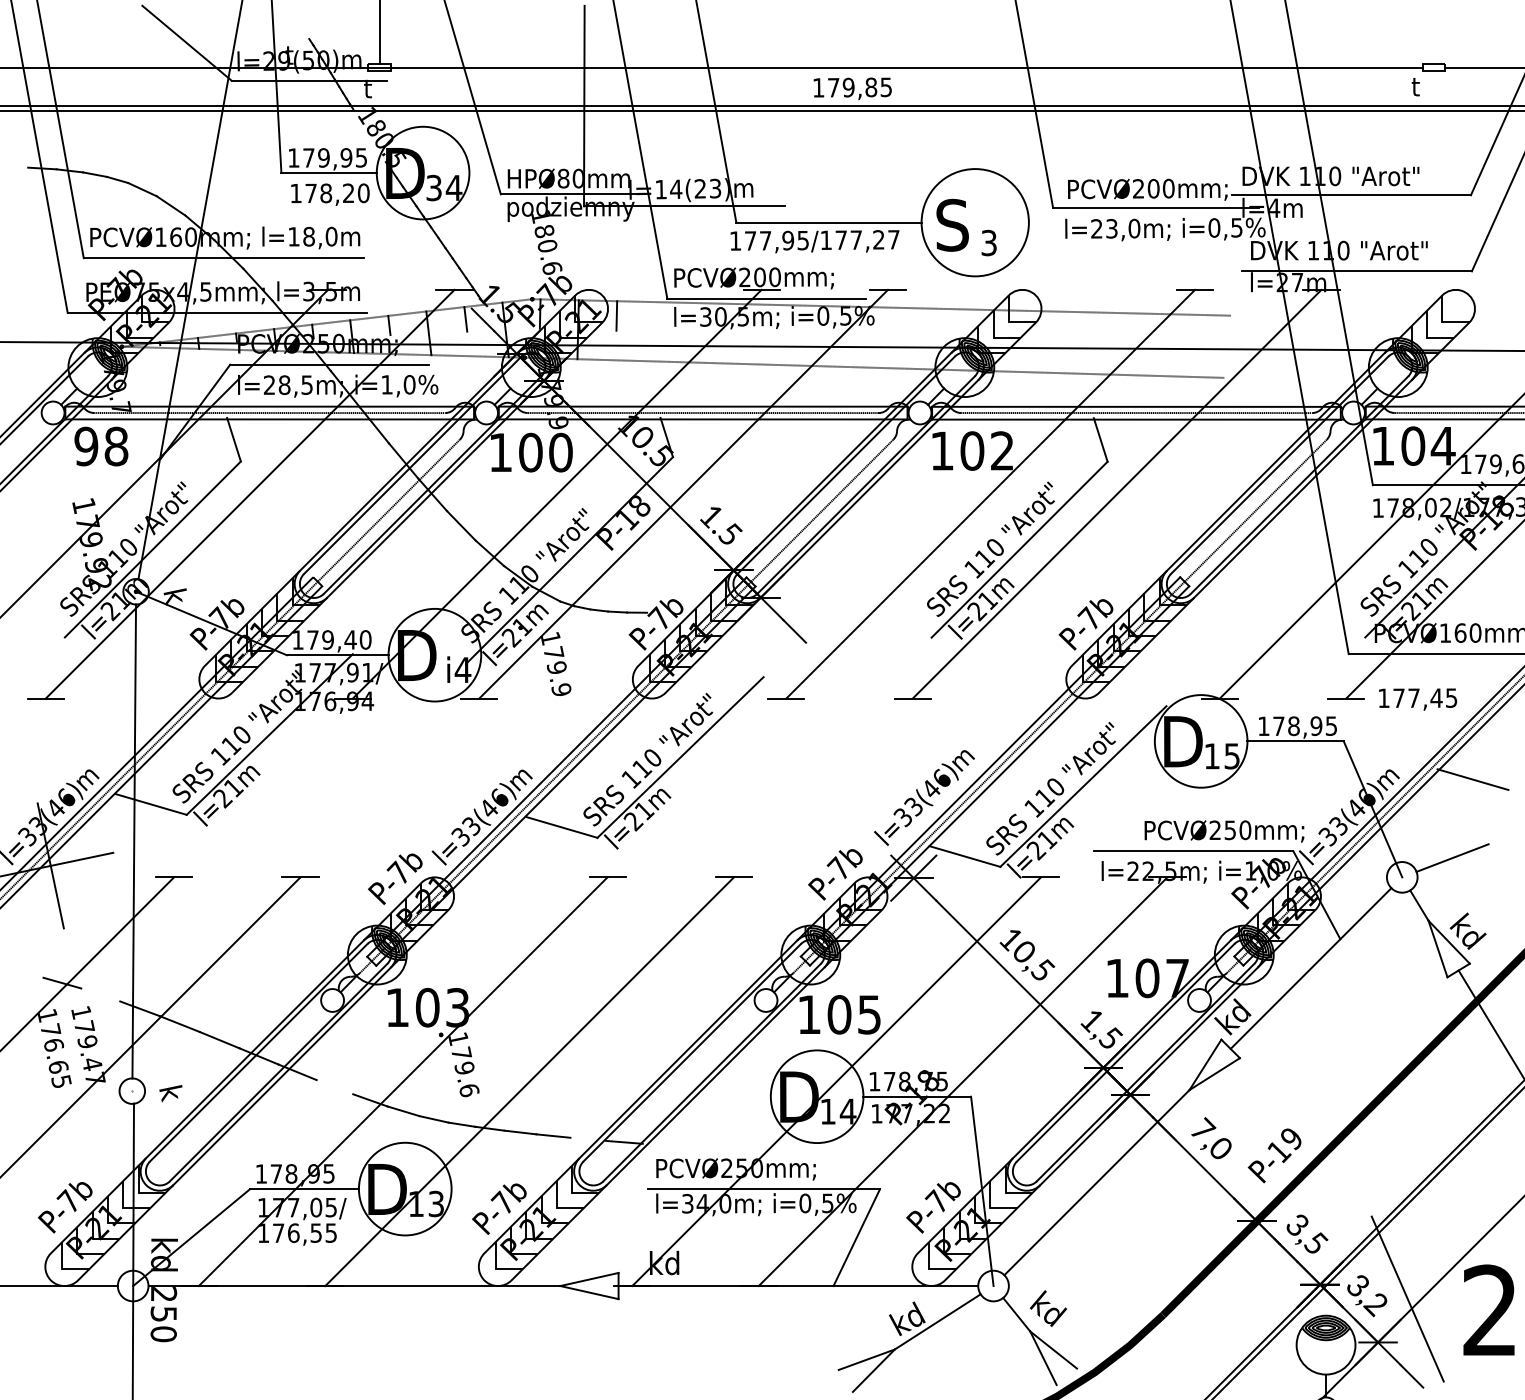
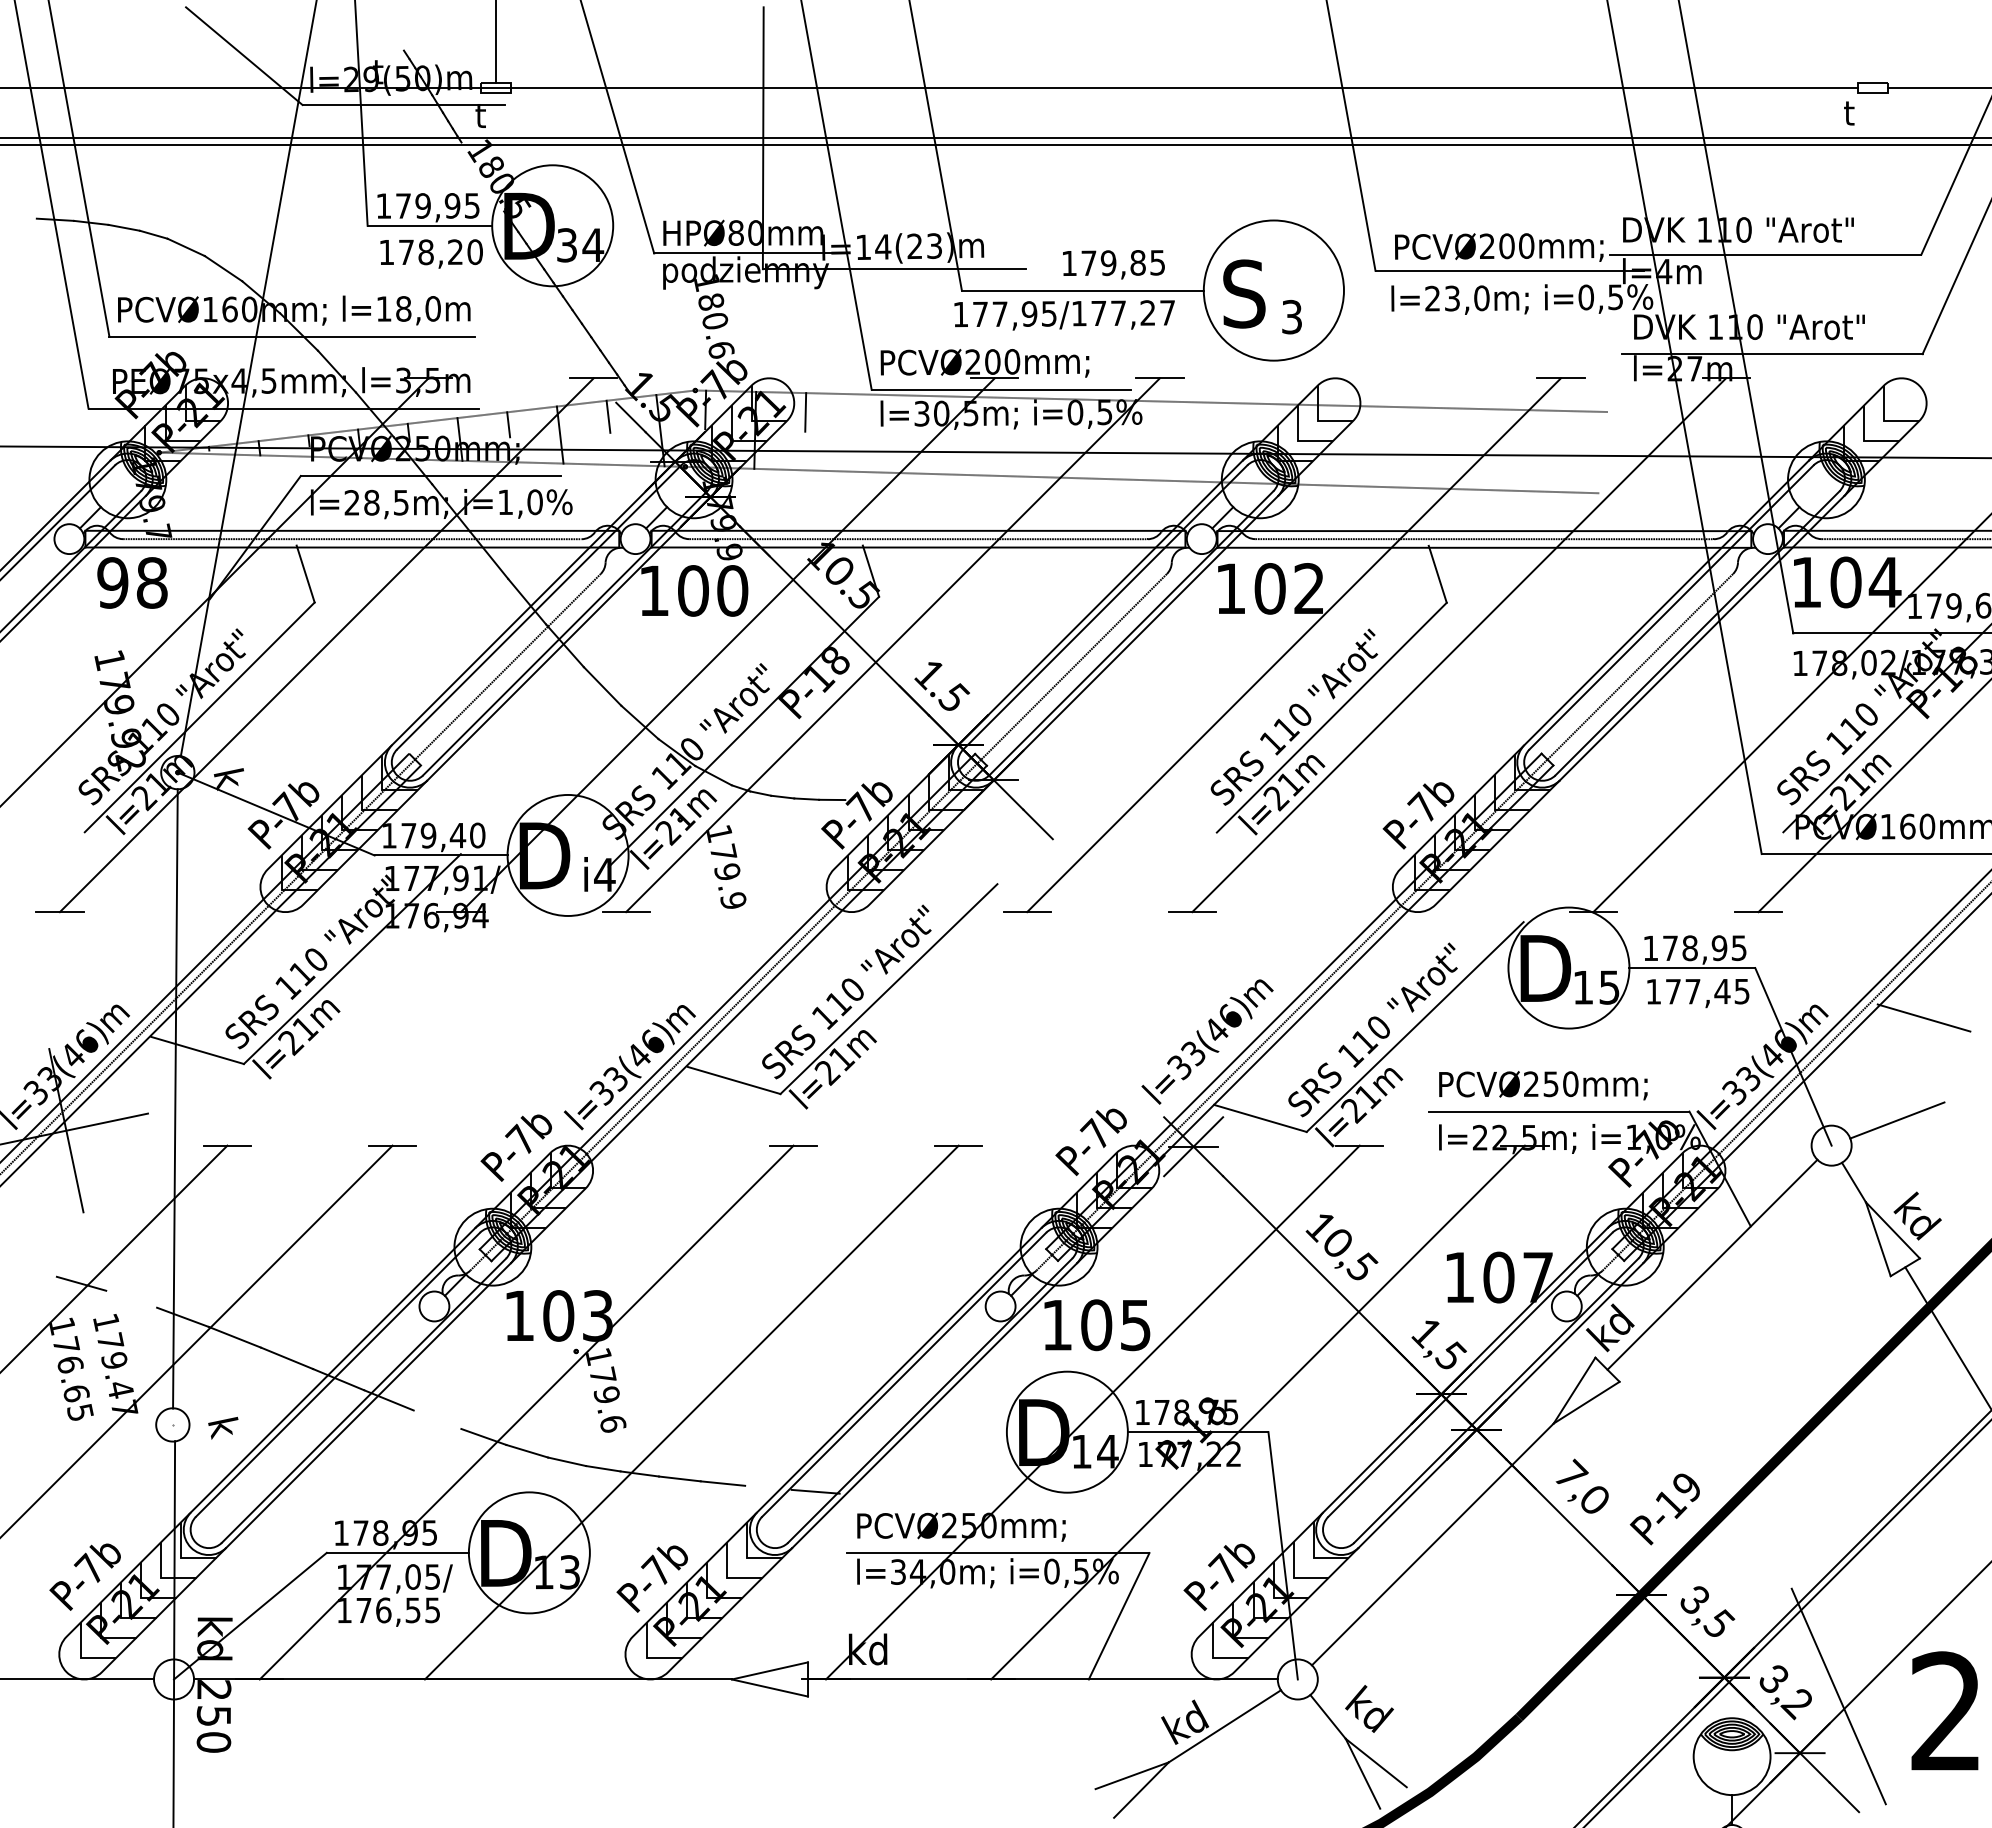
text: (852, 88) -> (1113, 264), moved
text: (1418, 699) -> (1698, 993), moved
text: (1224, 831) -> (1543, 1085), moved

